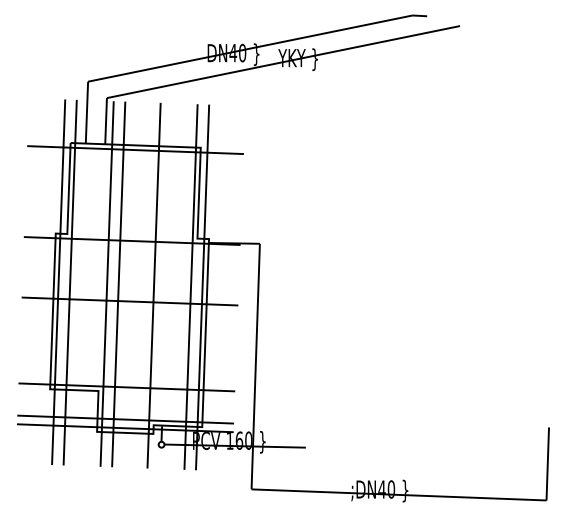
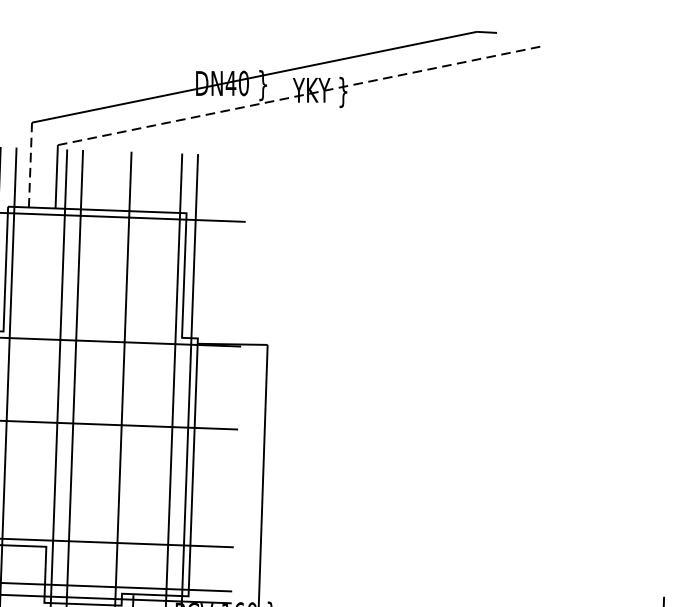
line: (283, 62) -> (299, 96), solid -> dashed
line: (86, 112) -> (29, 164), solid -> dashed

